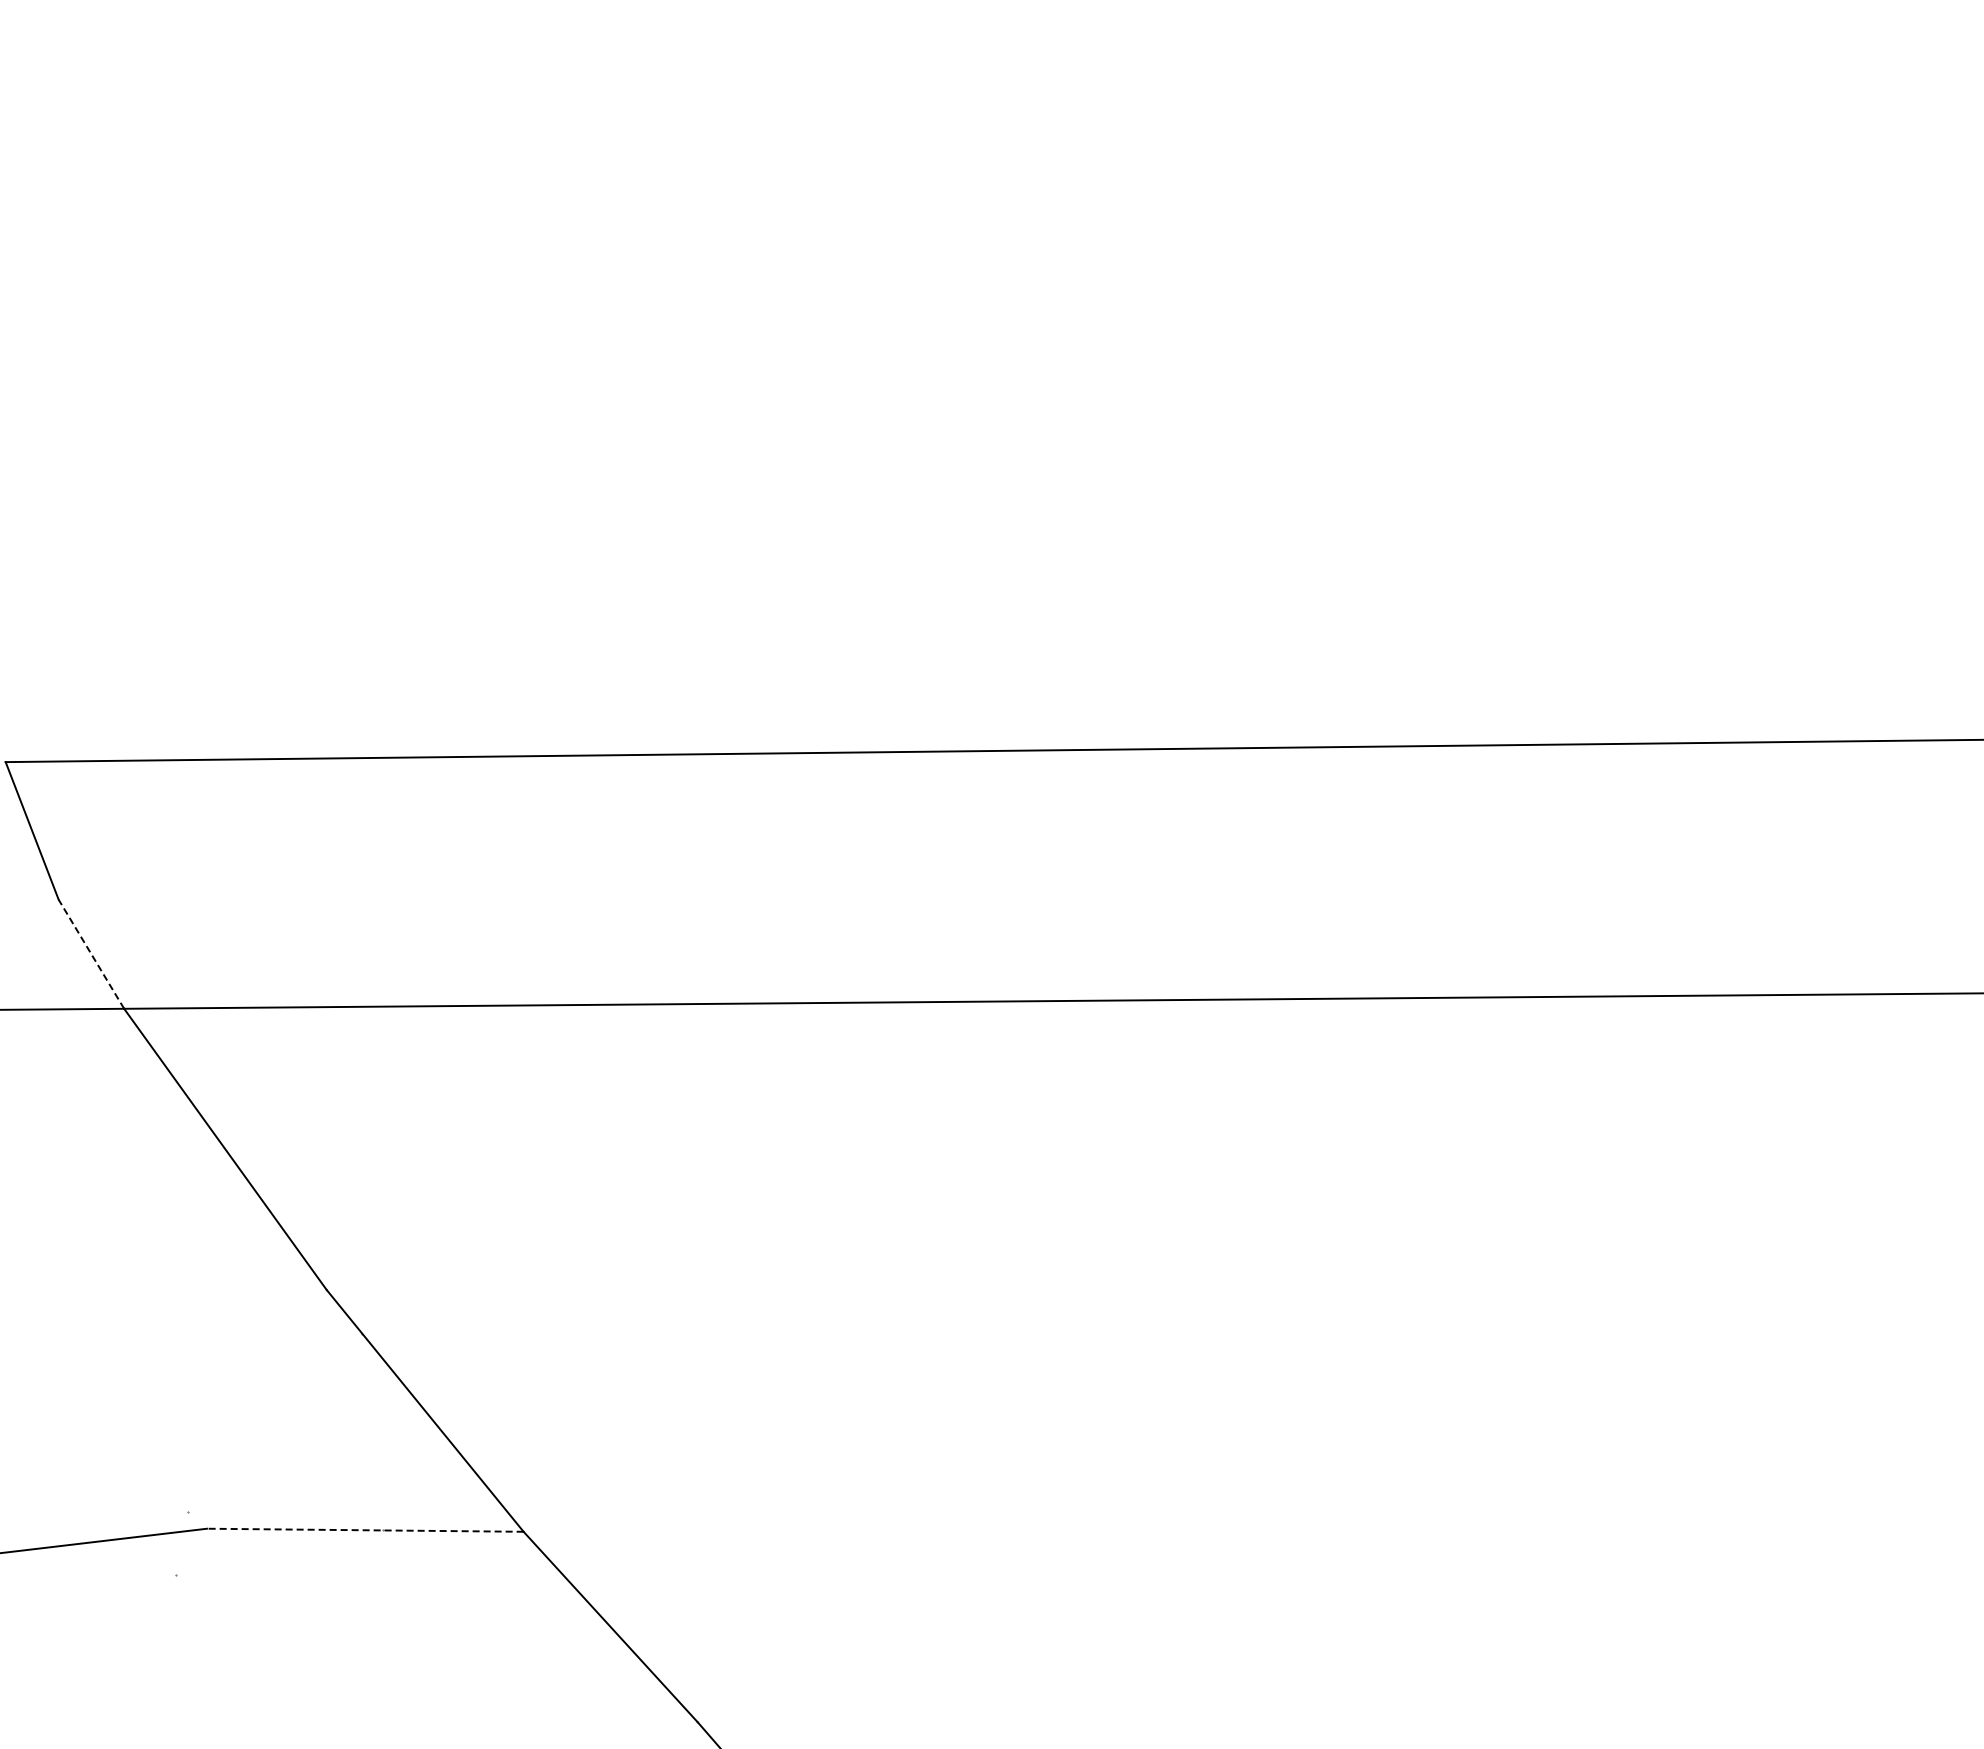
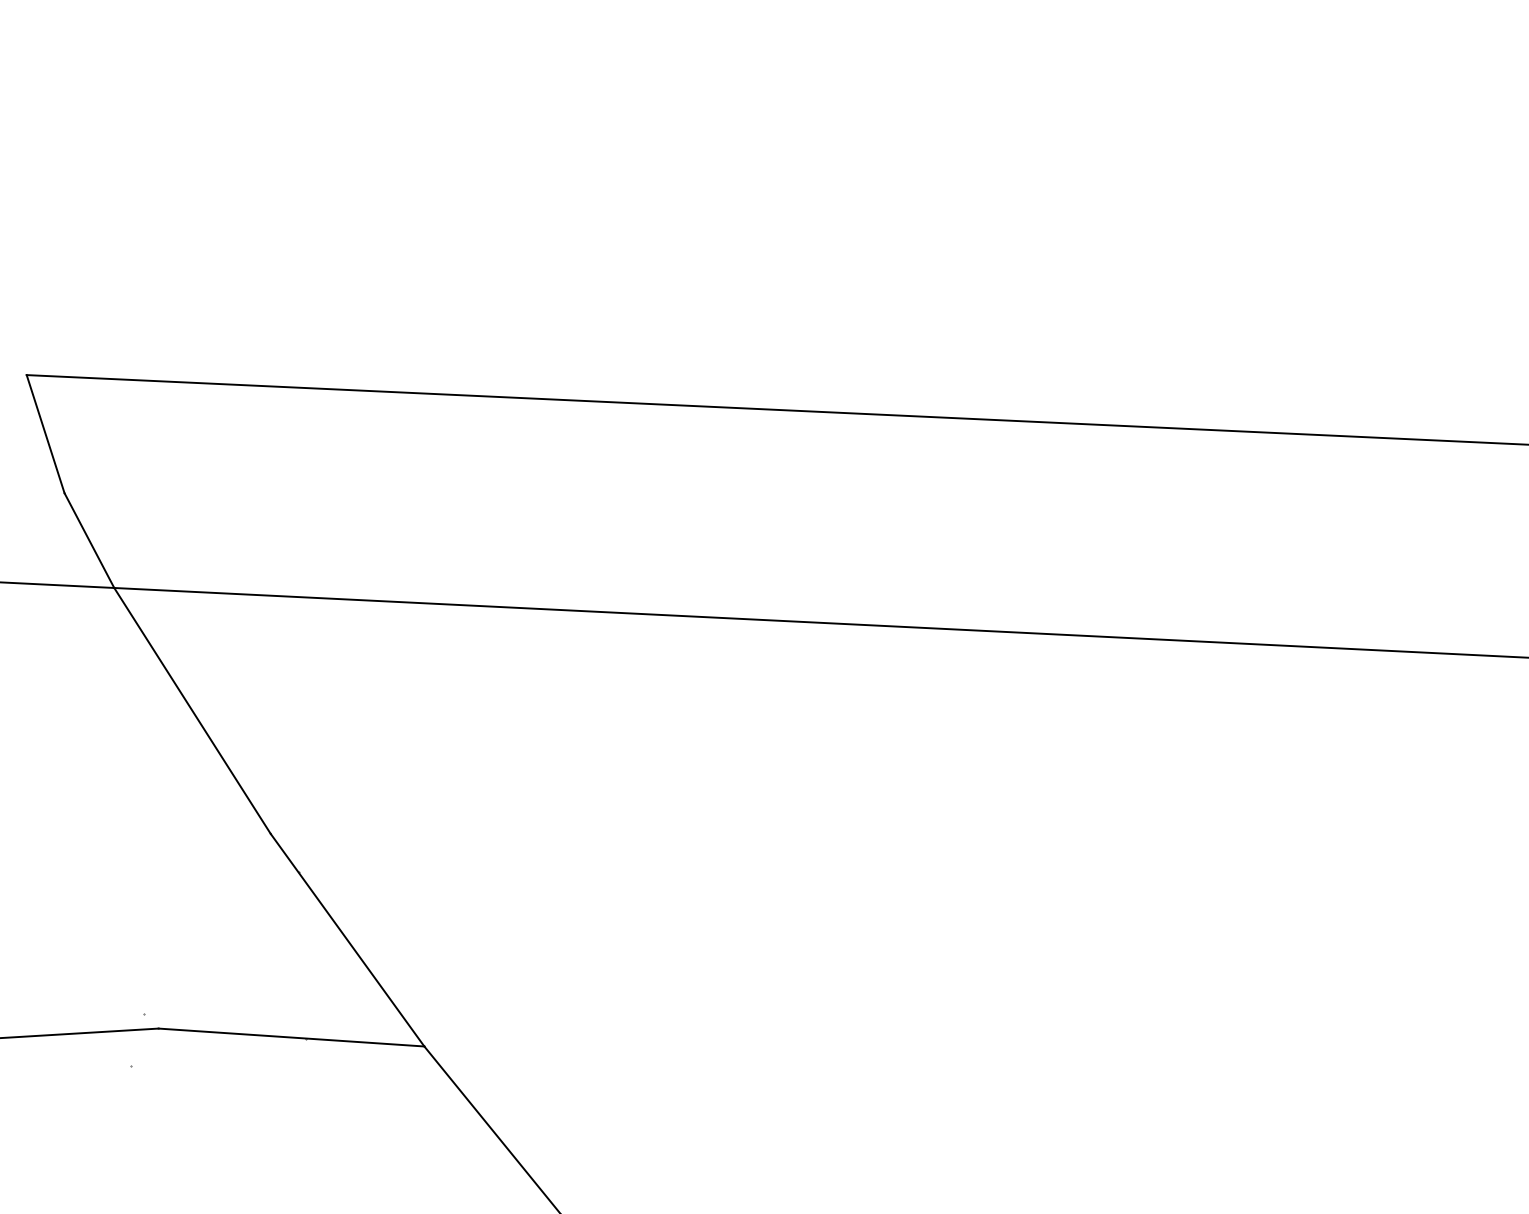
line: (91, 954) -> (89, 540), dashed -> solid
line: (364, 1530) -> (290, 1037), dashed -> solid

